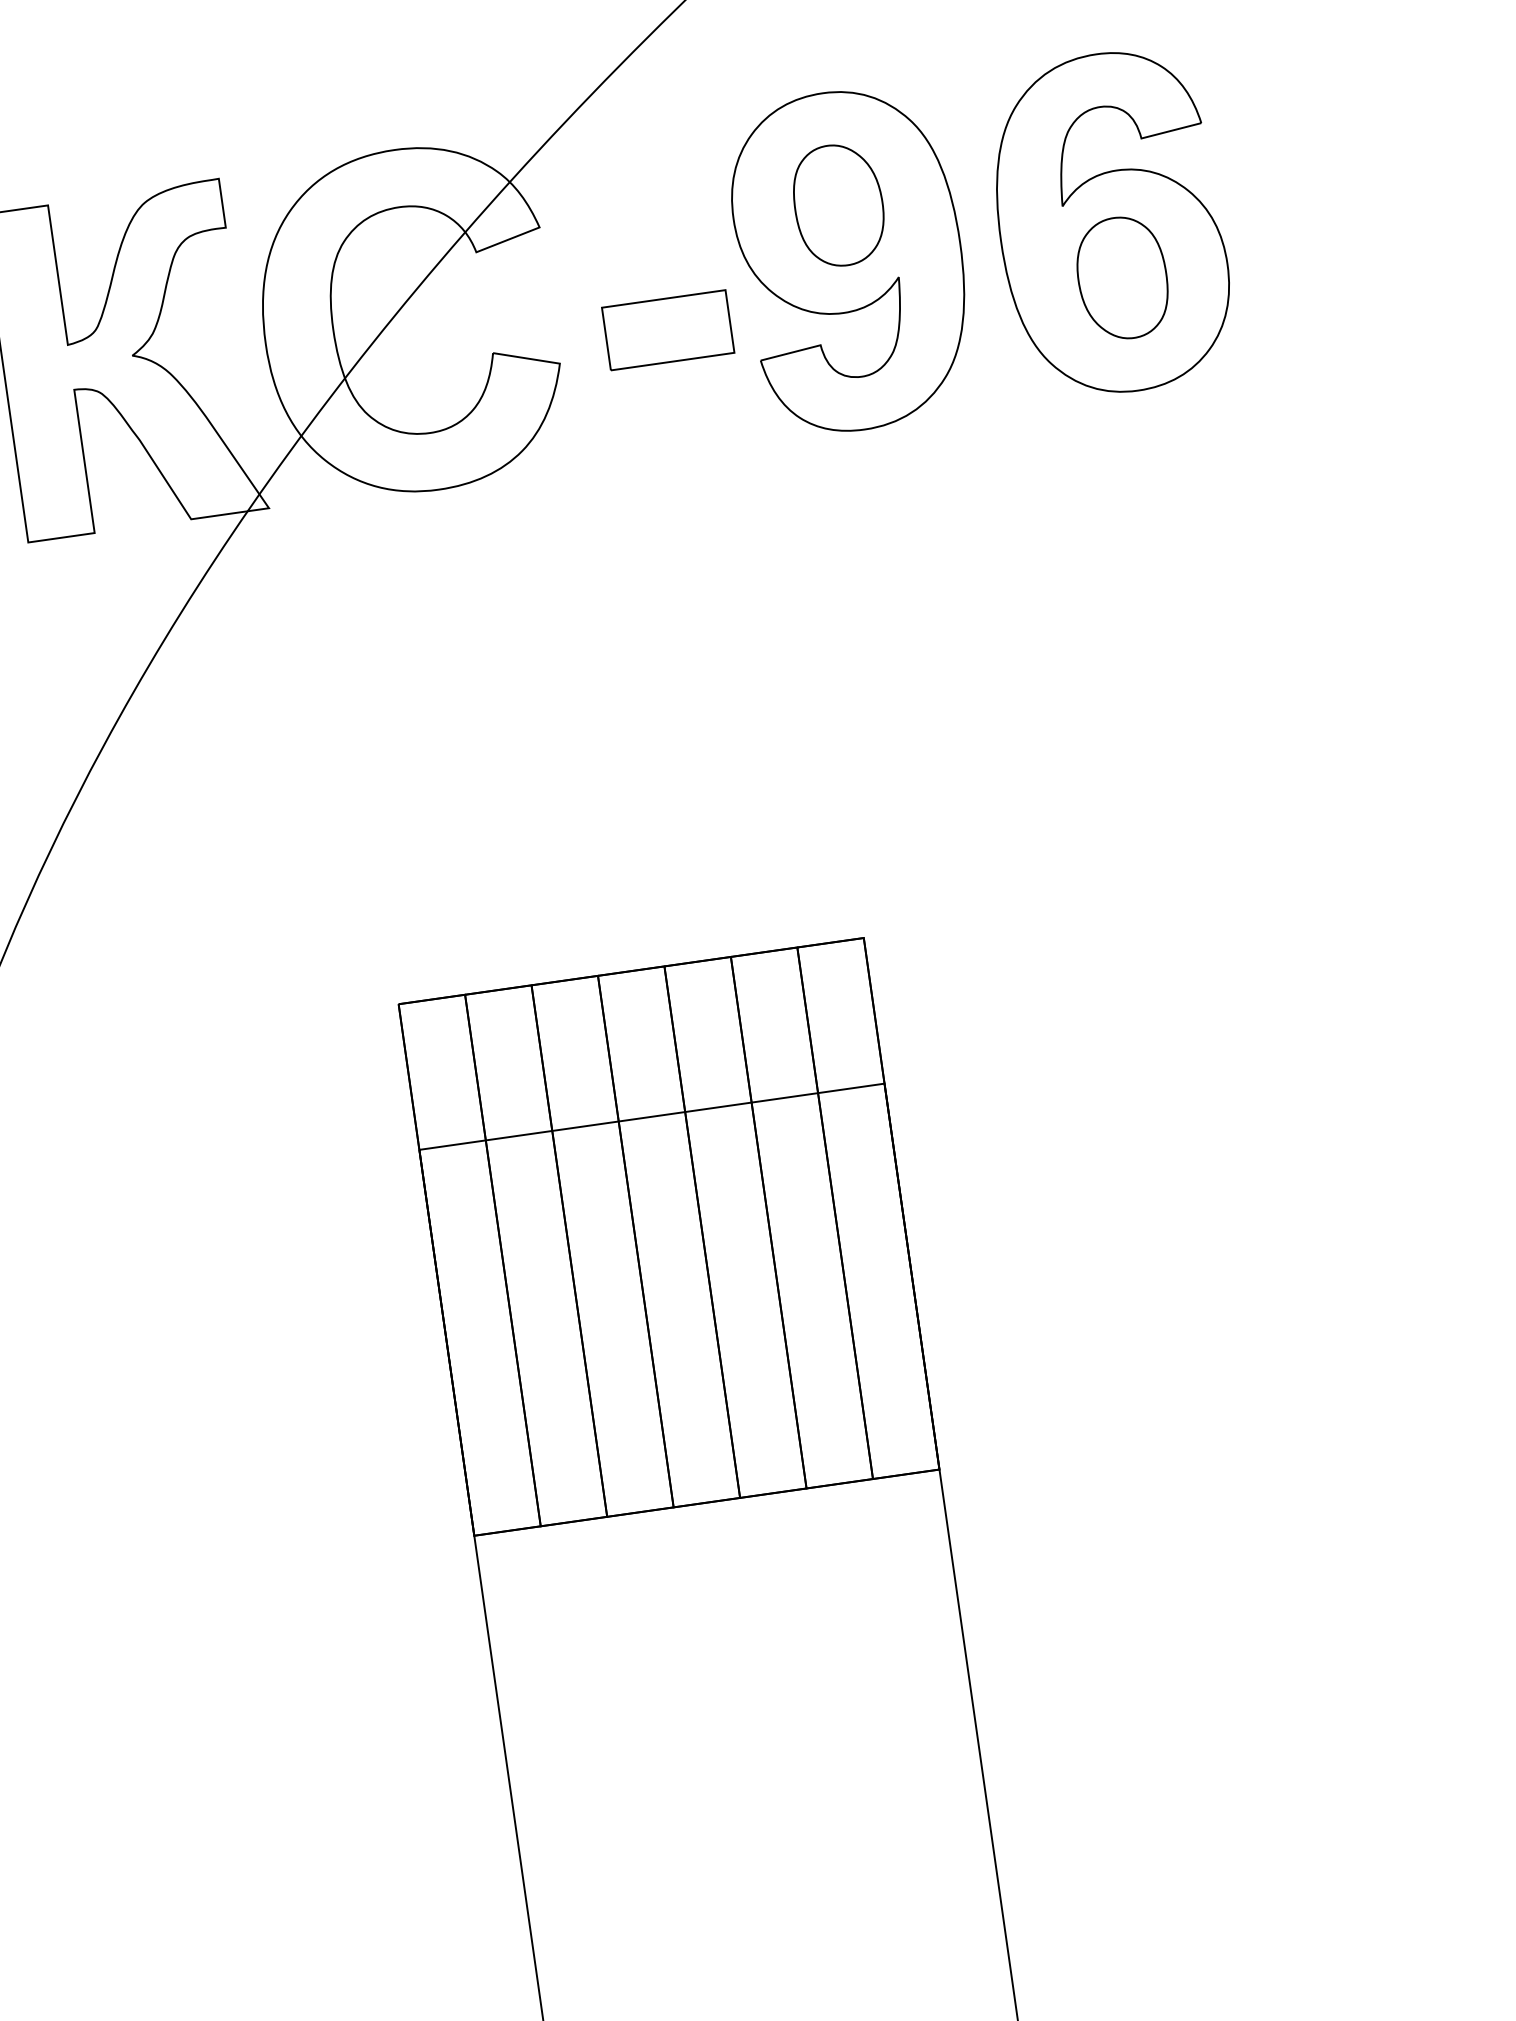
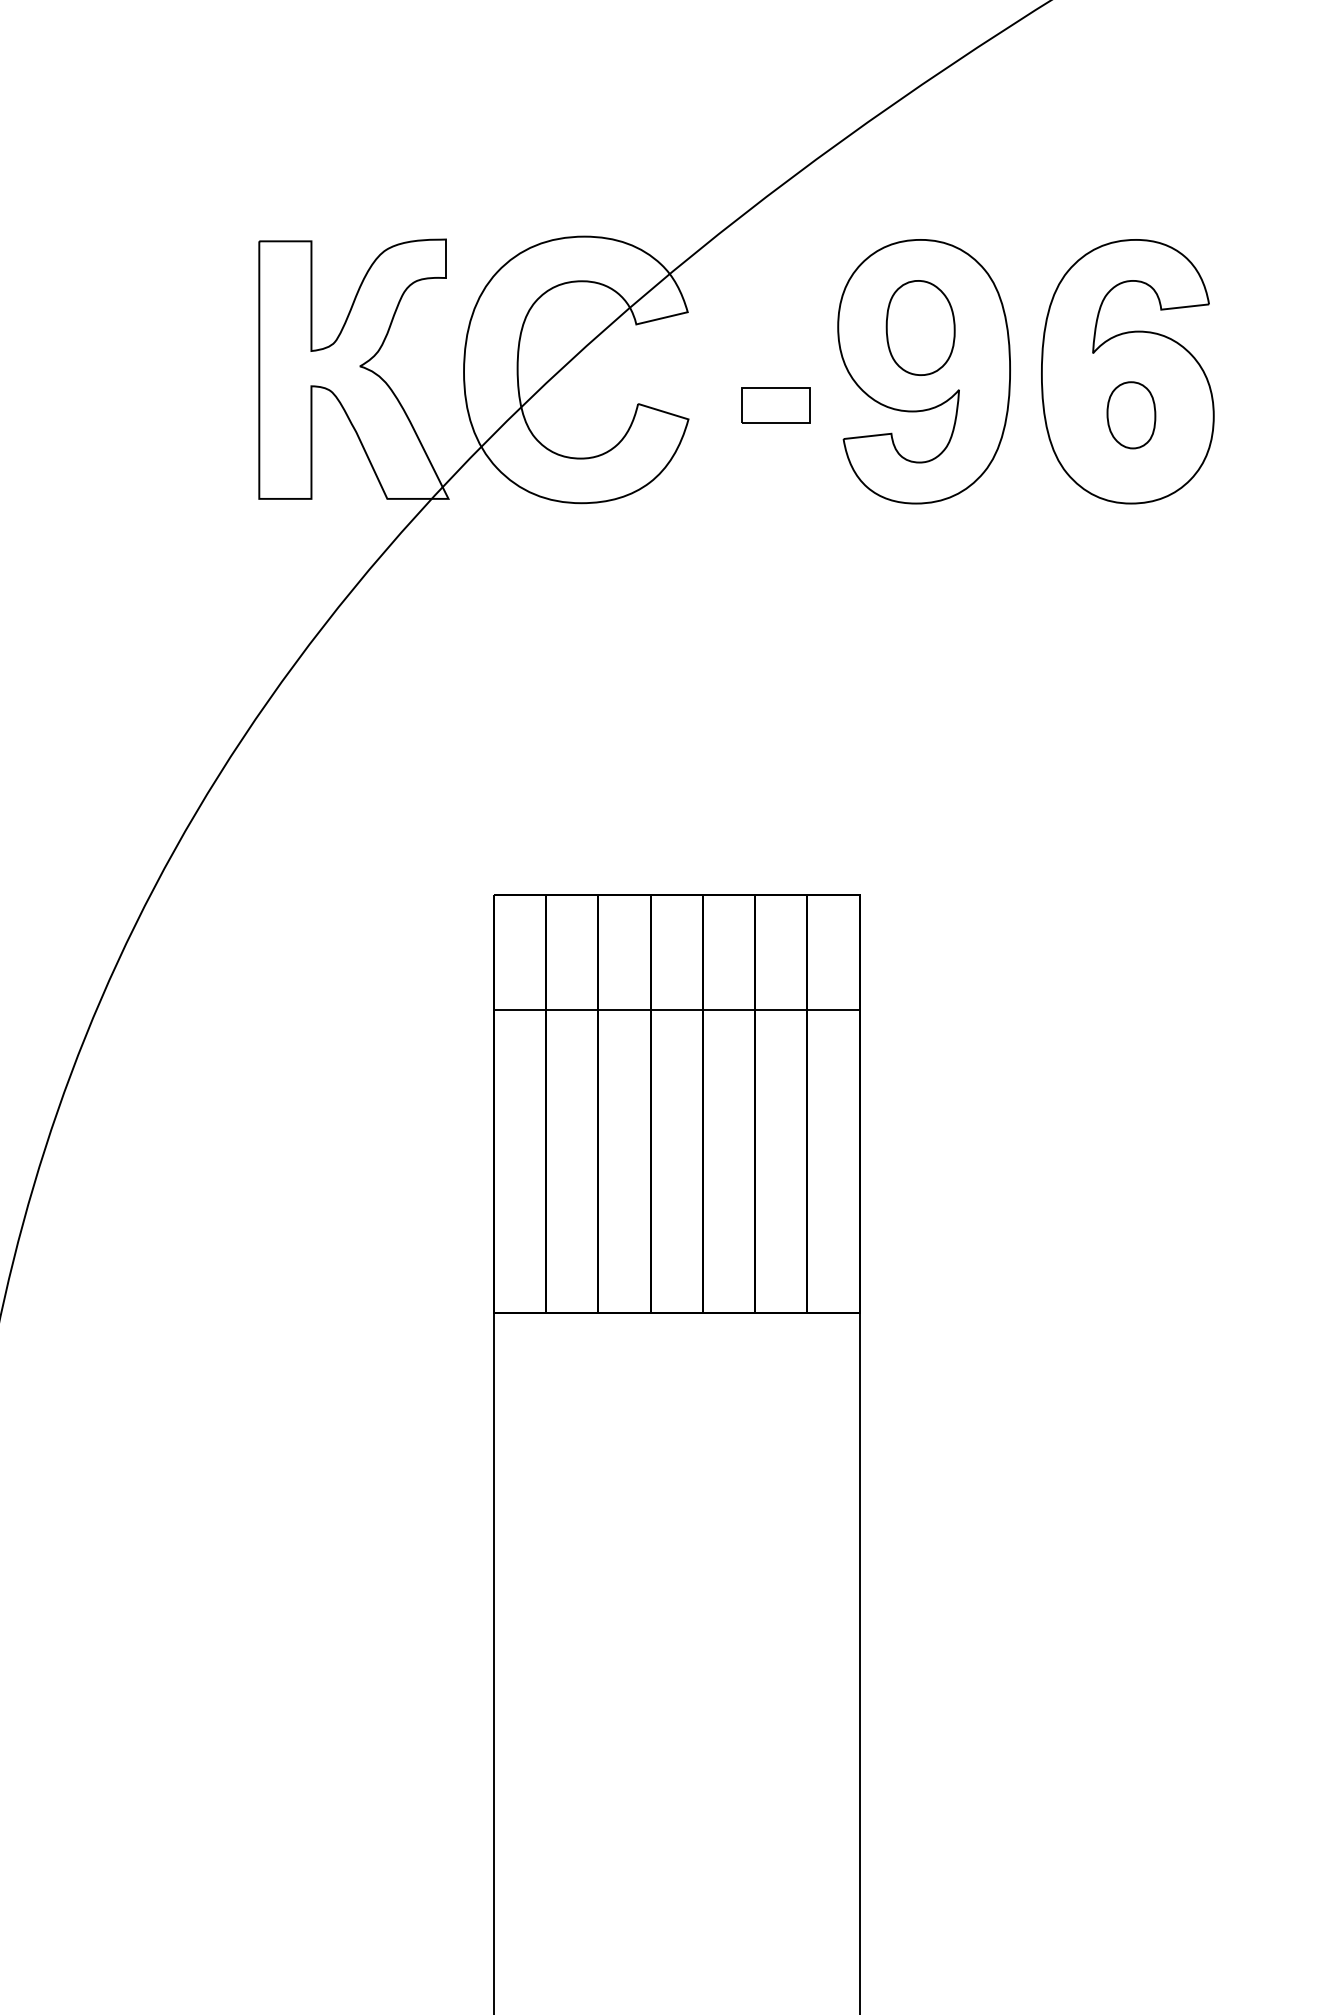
part: (1122, 278) -> (1131, 415), size x0.7
part: (668, 330) -> (775, 405), size x0.7

